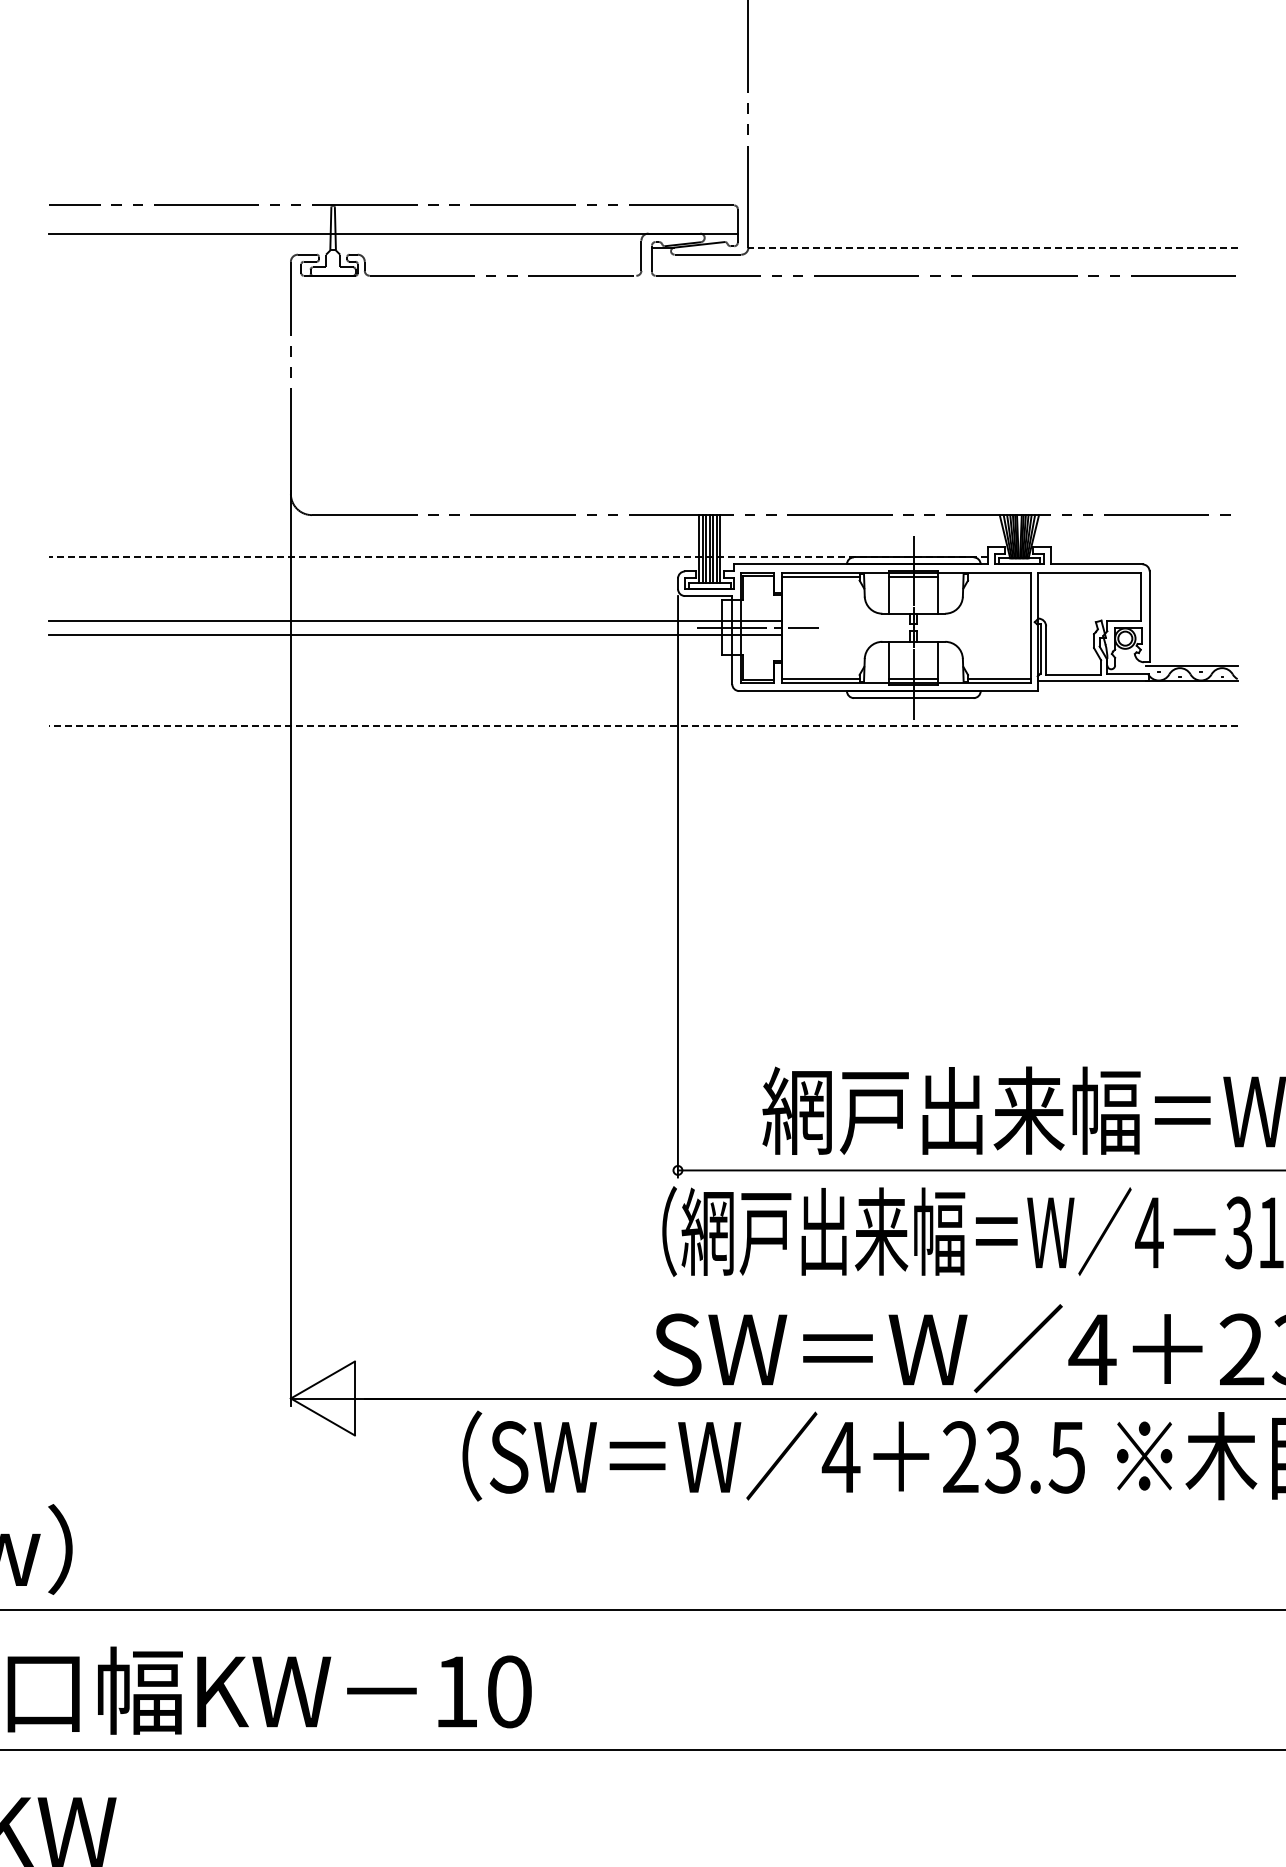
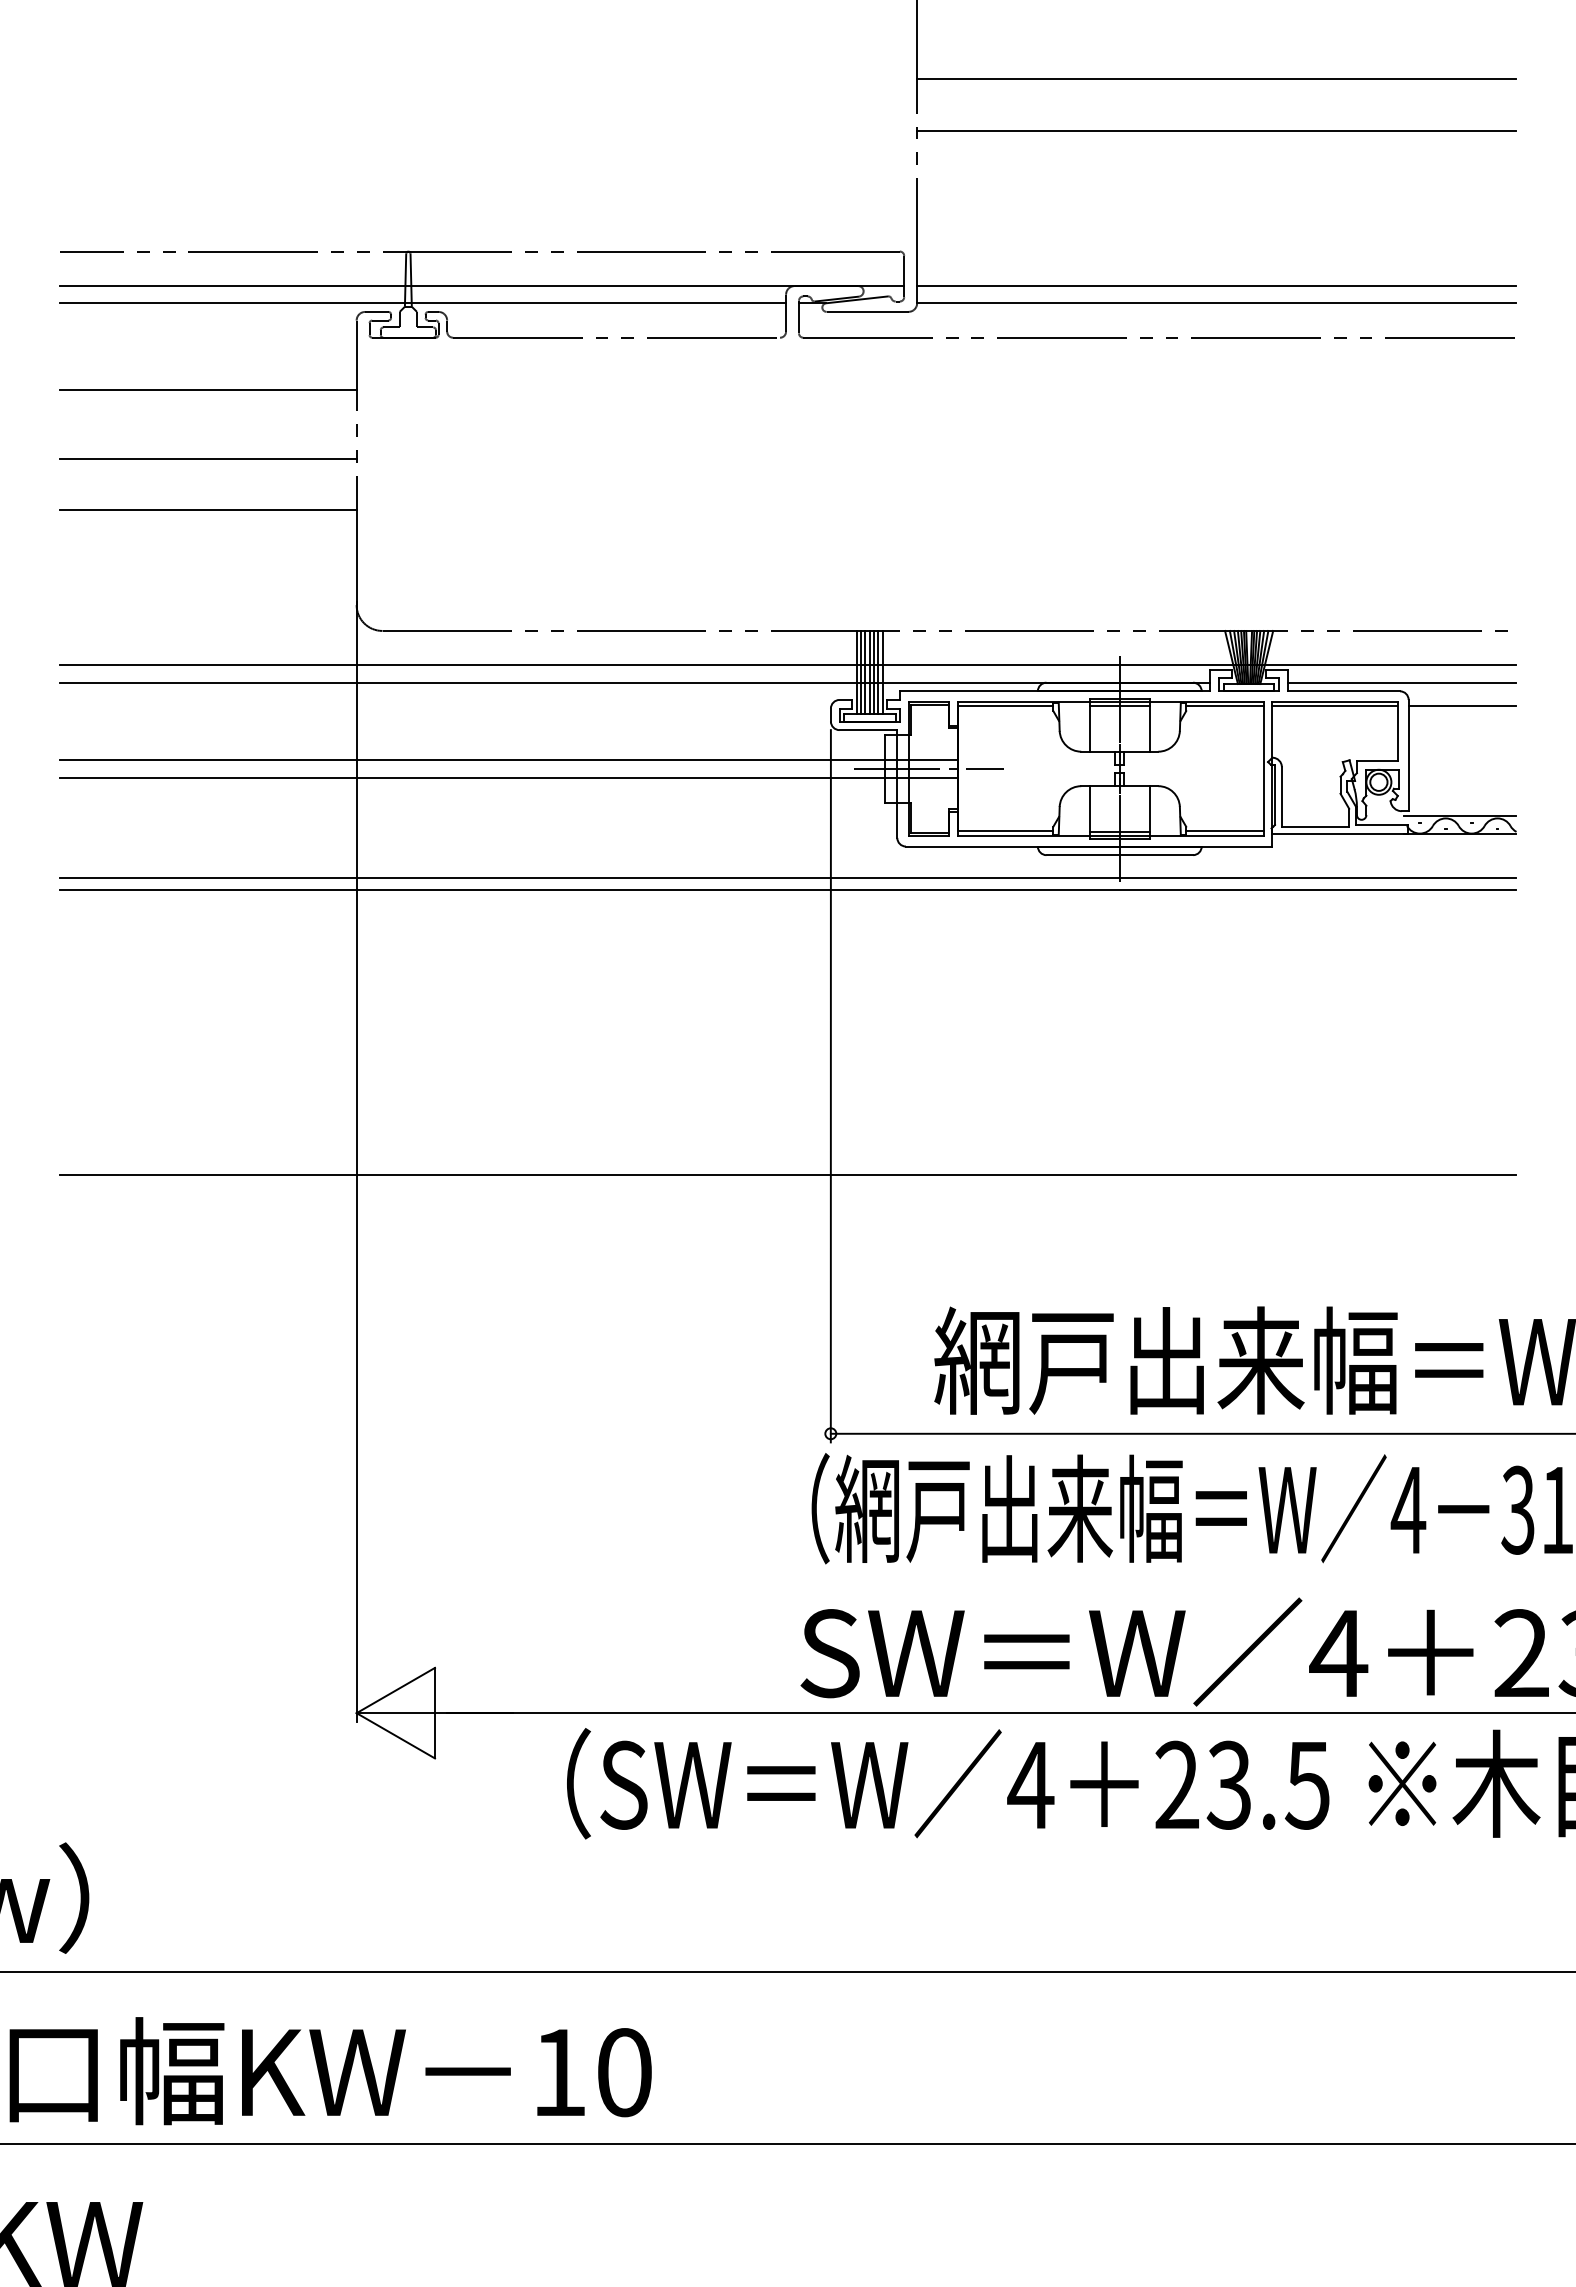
line: (992, 64) -> (1216, 78), added
line: (992, 106) -> (1216, 130), added
line: (992, 233) -> (1216, 285), added
line: (344, 247) -> (422, 303), added
line: (993, 247) -> (1217, 303), dashed -> solid
line: (169, 318) -> (207, 390), added
line: (169, 374) -> (207, 458), added
line: (169, 416) -> (207, 510), added
line: (642, 543) -> (787, 665), added
line: (517, 557) -> (634, 682), dashed -> solid
line: (1144, 557) -> (1402, 682), added
line: (999, 576) -> (1224, 706), added
line: (1088, 576) -> (1333, 706), added
line: (1193, 576) -> (1462, 706), added
line: (642, 716) -> (787, 877), added
line: (642, 726) -> (787, 889), dashed -> solid
line: (642, 959) -> (787, 1175), added

